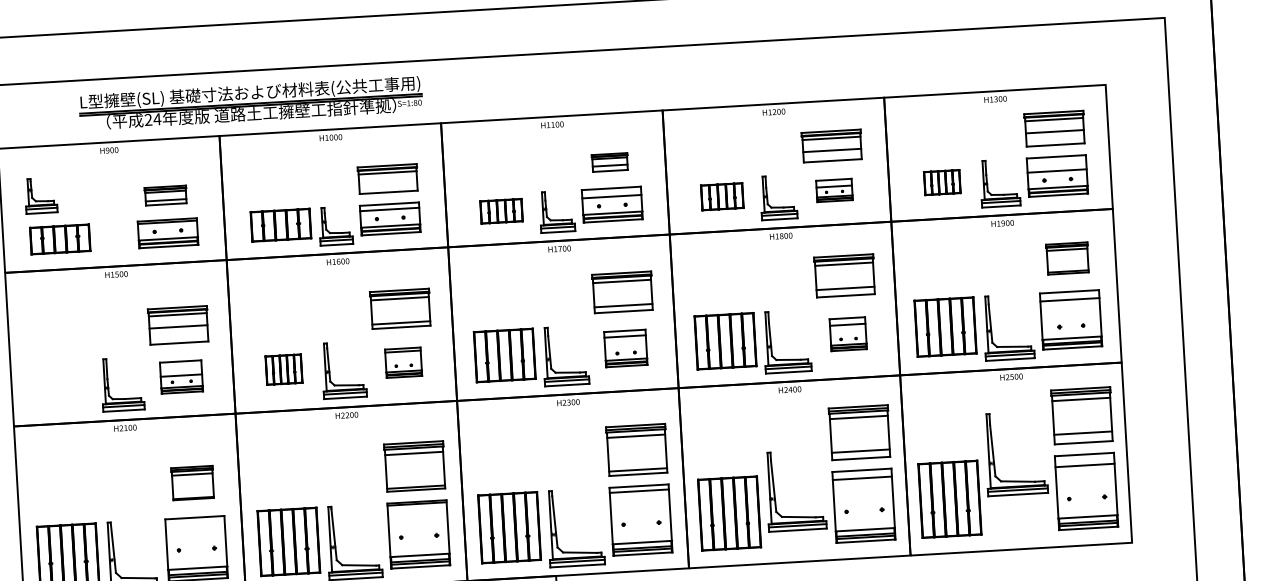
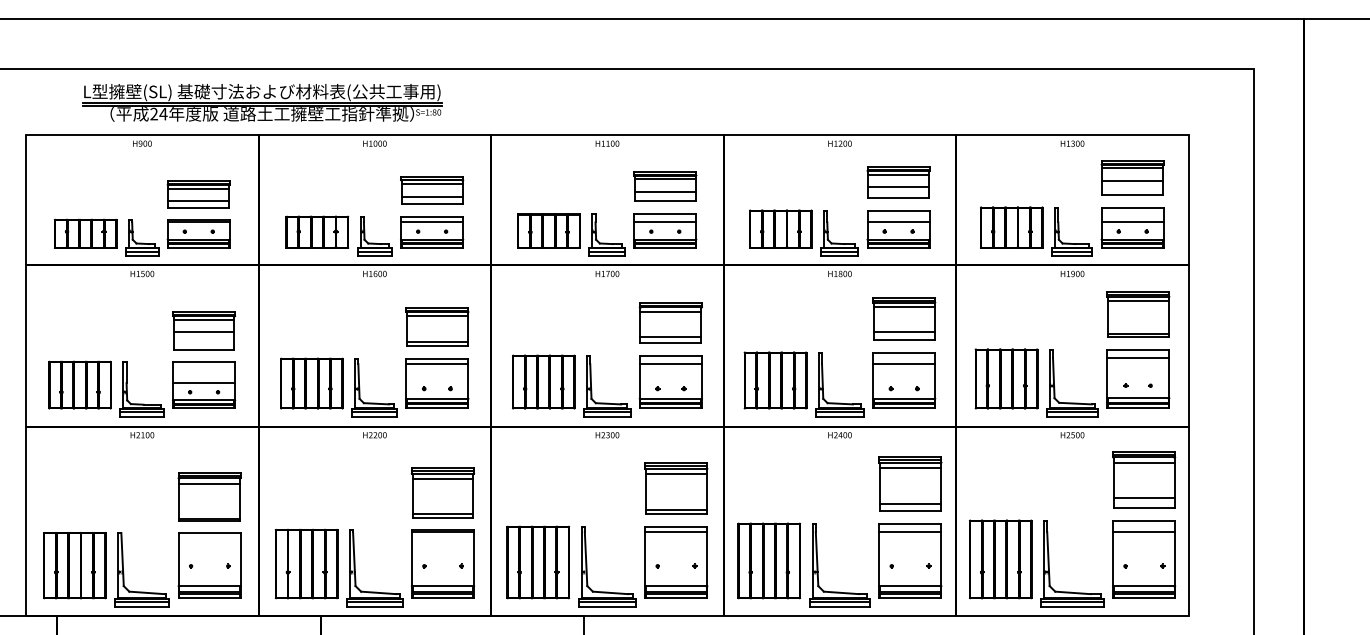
part: (251, 102) -> (262, 102), moved
part: (610, 162) -> (665, 186), size x1.67
part: (941, 182) -> (1011, 227), size x1.67
line: (387, 184) -> (431, 196), added
part: (834, 190) -> (898, 229), size x1.67
part: (41, 195) -> (142, 237), moved
part: (165, 195) -> (198, 194), size x1.43
part: (721, 196) -> (780, 228), size x1.43
part: (501, 210) -> (548, 230), size x1.43
part: (1067, 258) -> (1138, 314), size x1.43
part: (848, 334) -> (904, 380), size x1.67
part: (625, 347) -> (670, 381), size x1.43
part: (403, 362) -> (437, 383), size x1.67
part: (283, 369) -> (311, 383), size x1.67
part: (181, 376) -> (204, 384), size x1.43
part: (62, 383) -> (79, 384), added
part: (994, 454) -> (1049, 563), moved
part: (192, 482) -> (209, 496), size x1.43
part: (775, 492) -> (818, 565), moved

